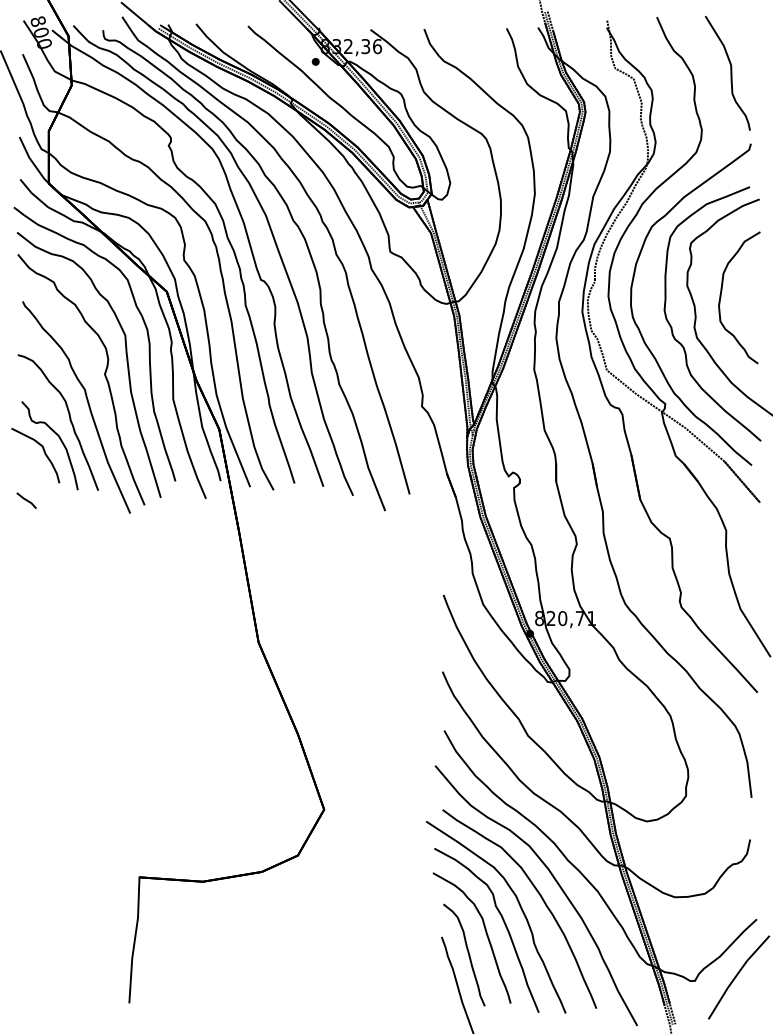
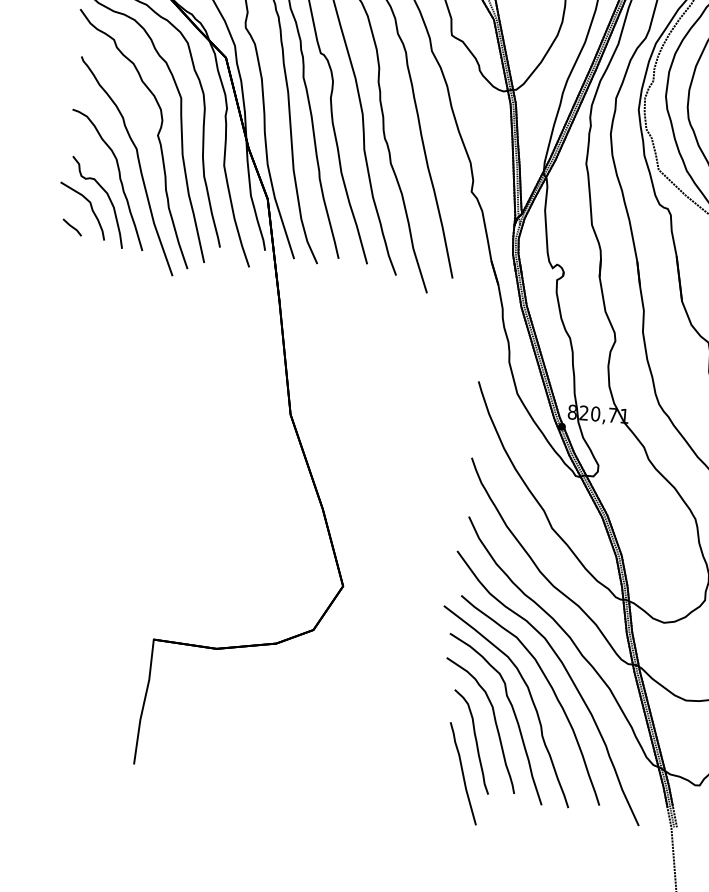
line: (26, 500) -> (72, 227), moved

